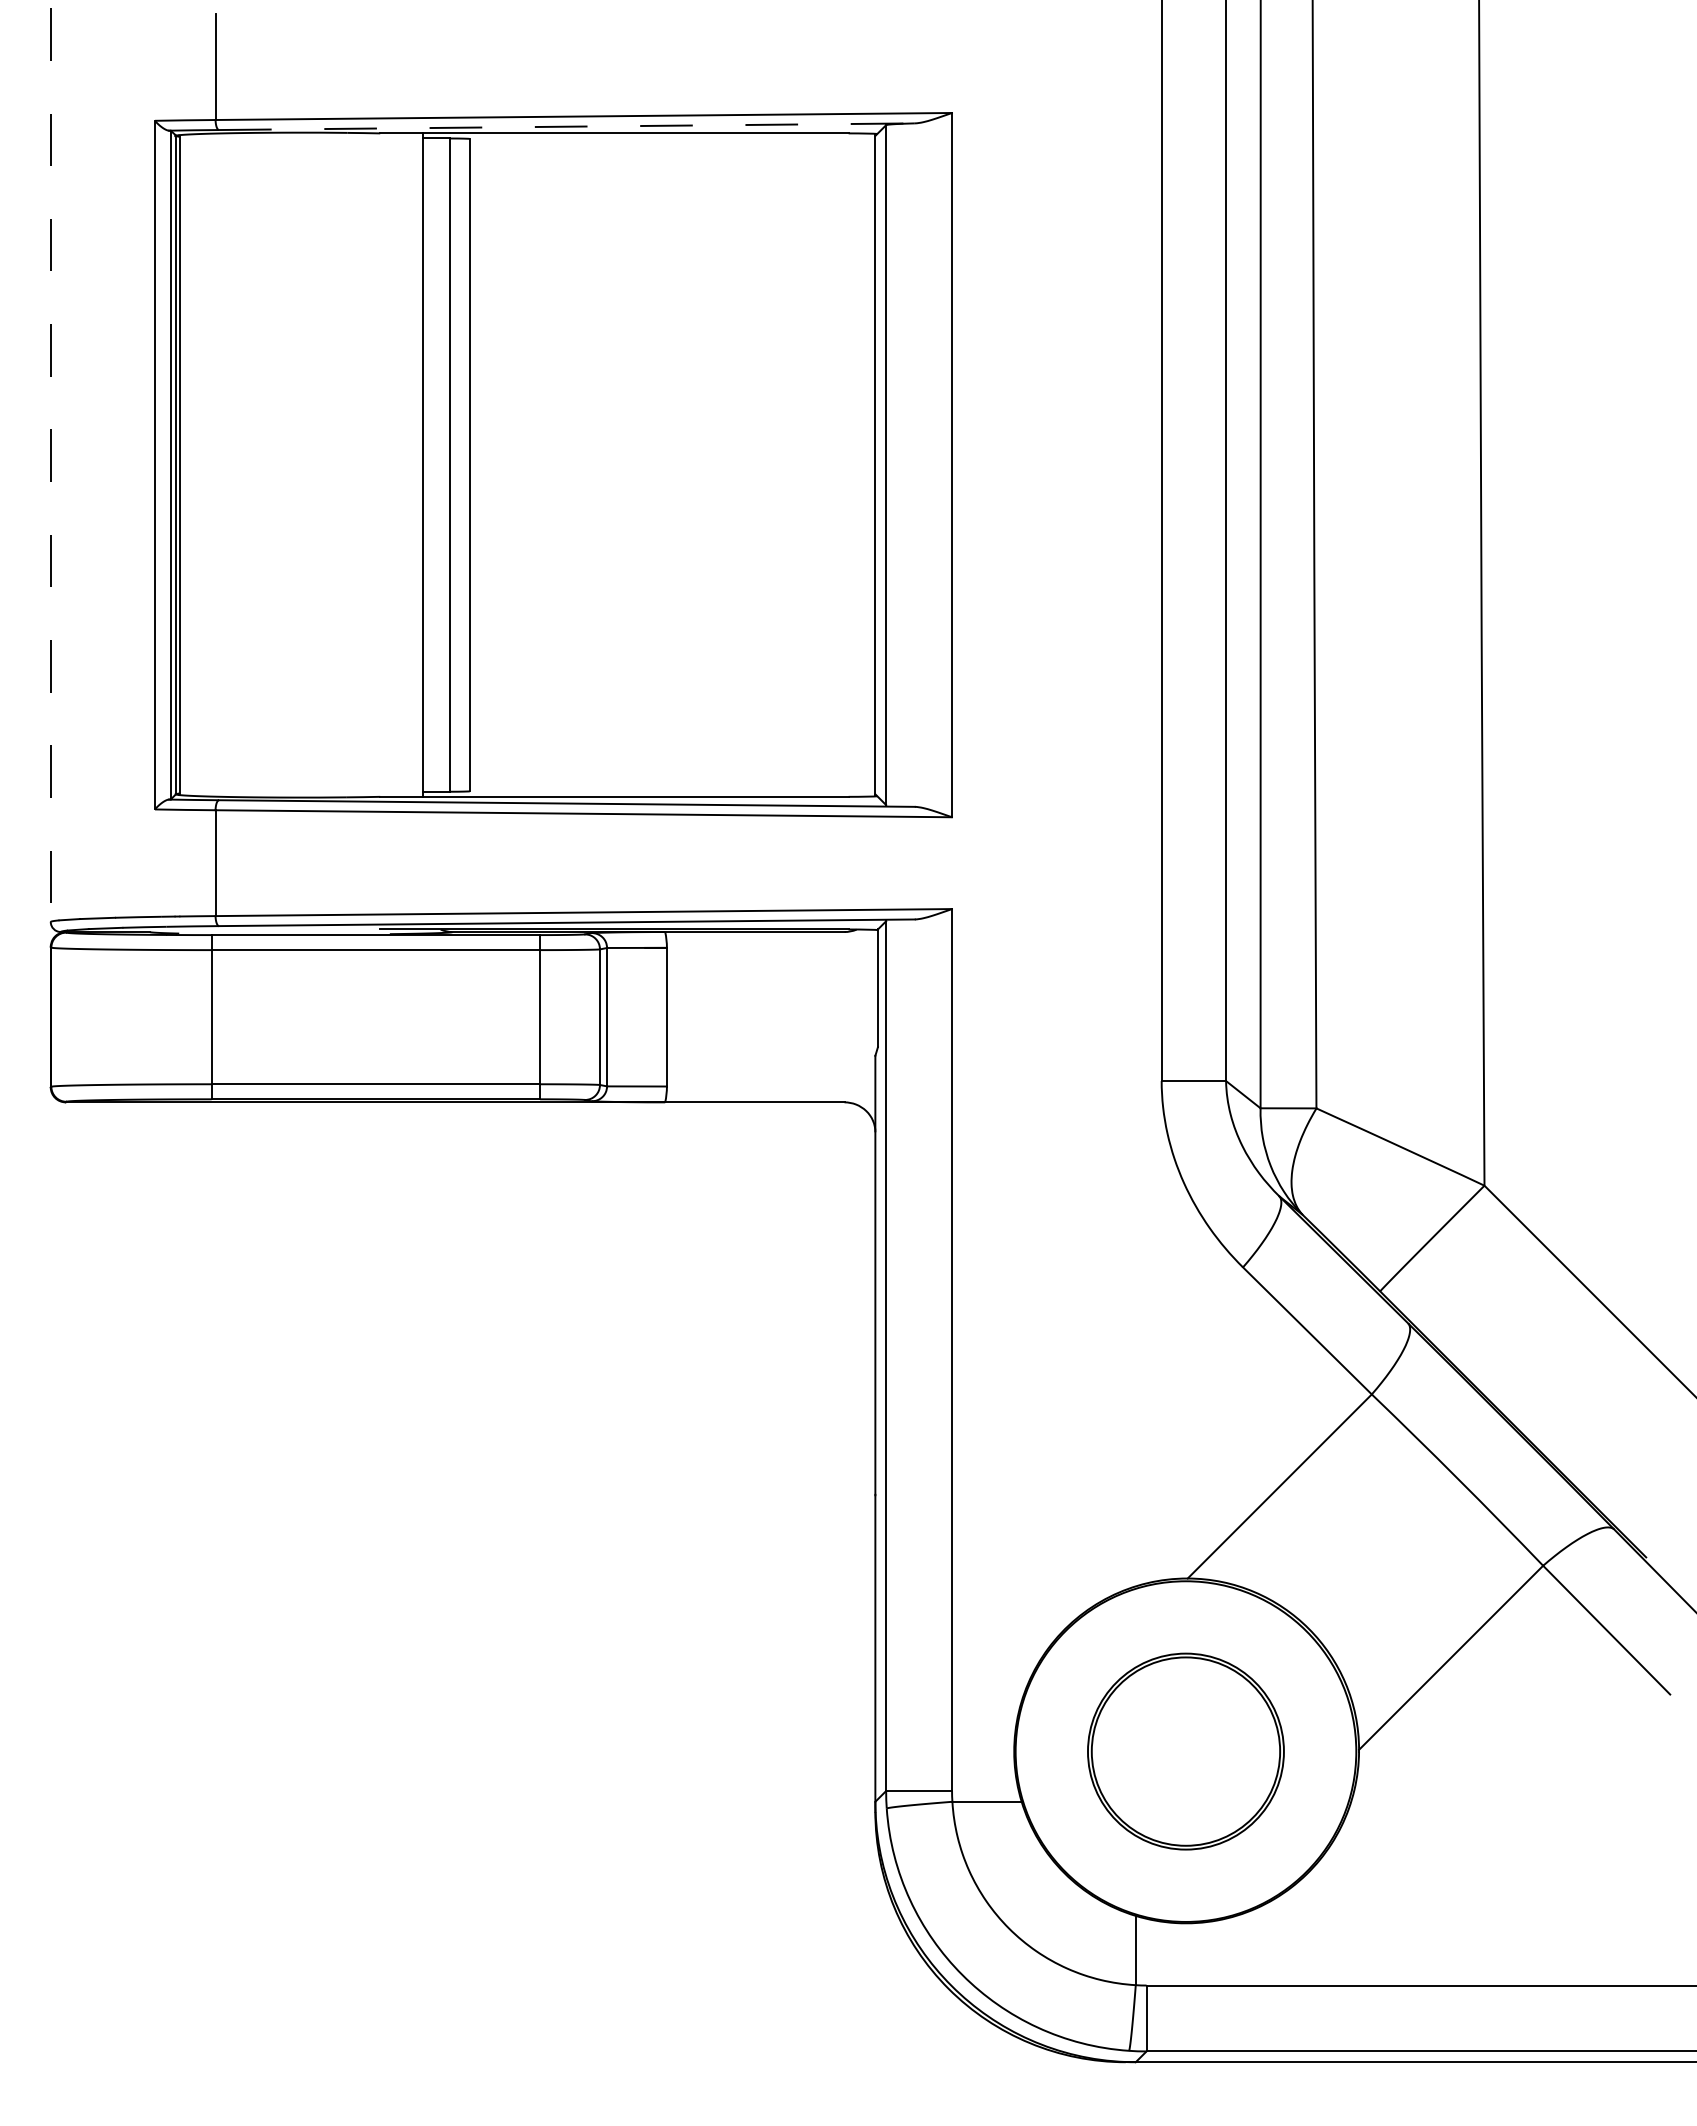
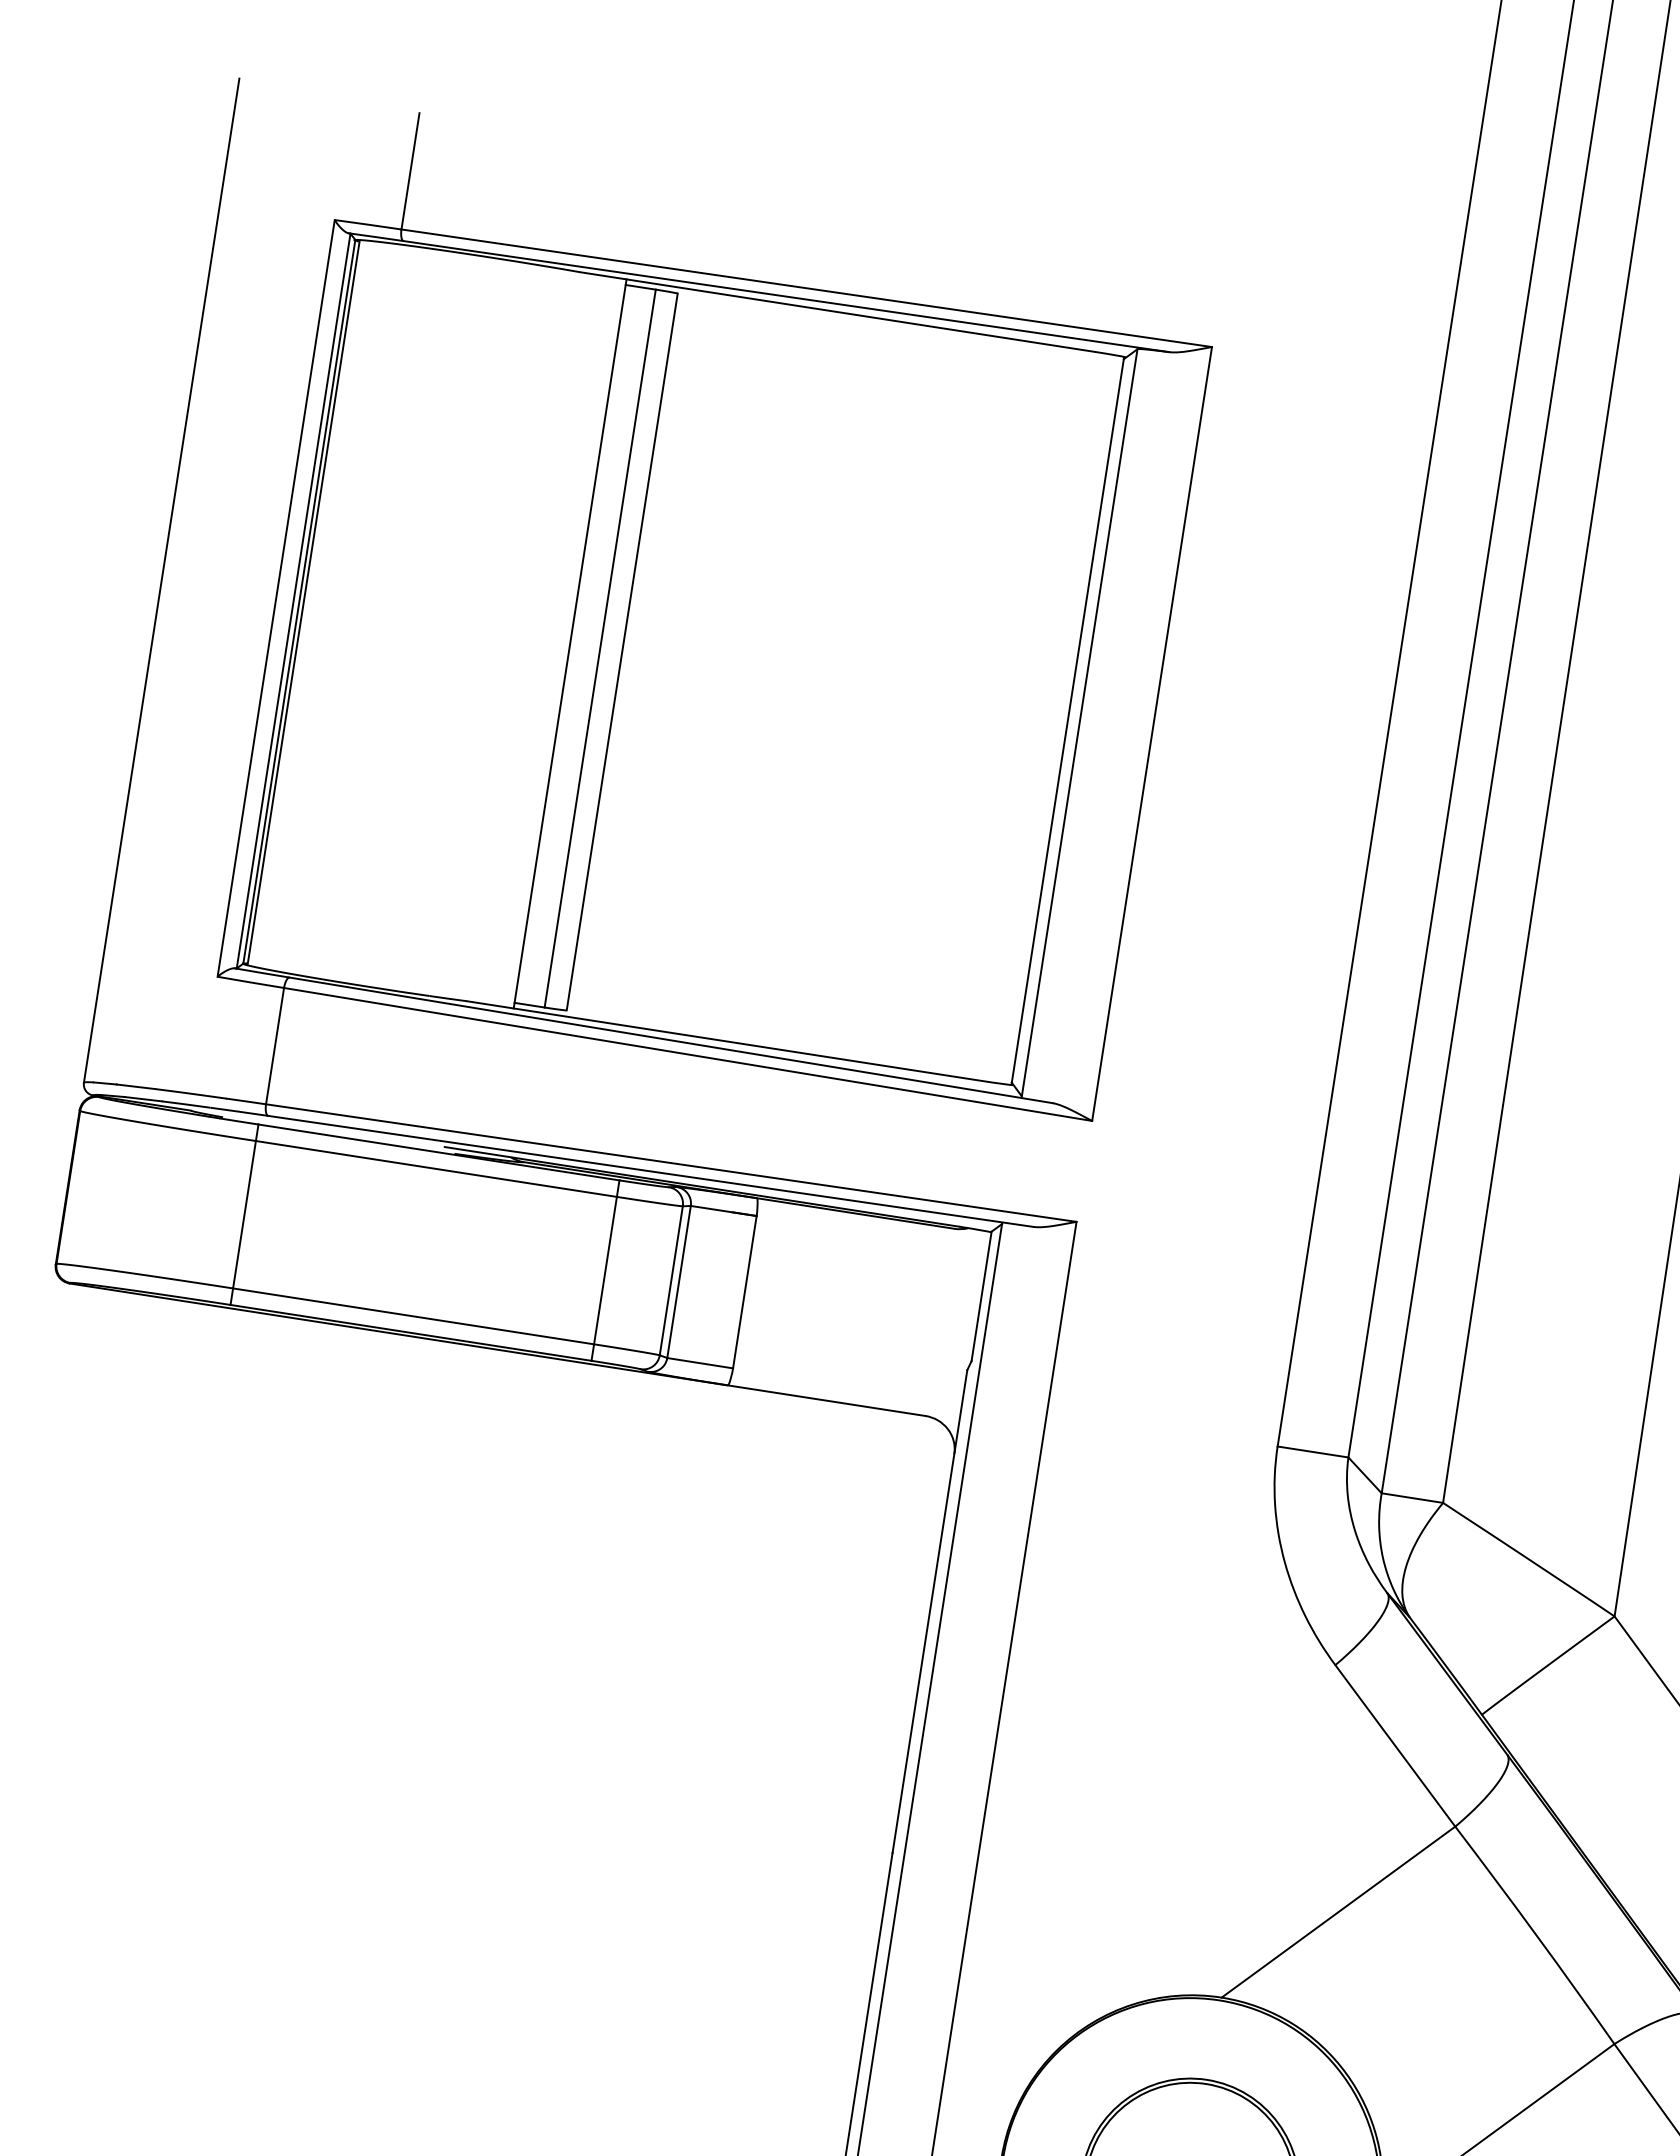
line: (566, 126) -> (786, 296), dashed -> solid
line: (50, 465) -> (161, 581), dashed -> solid

